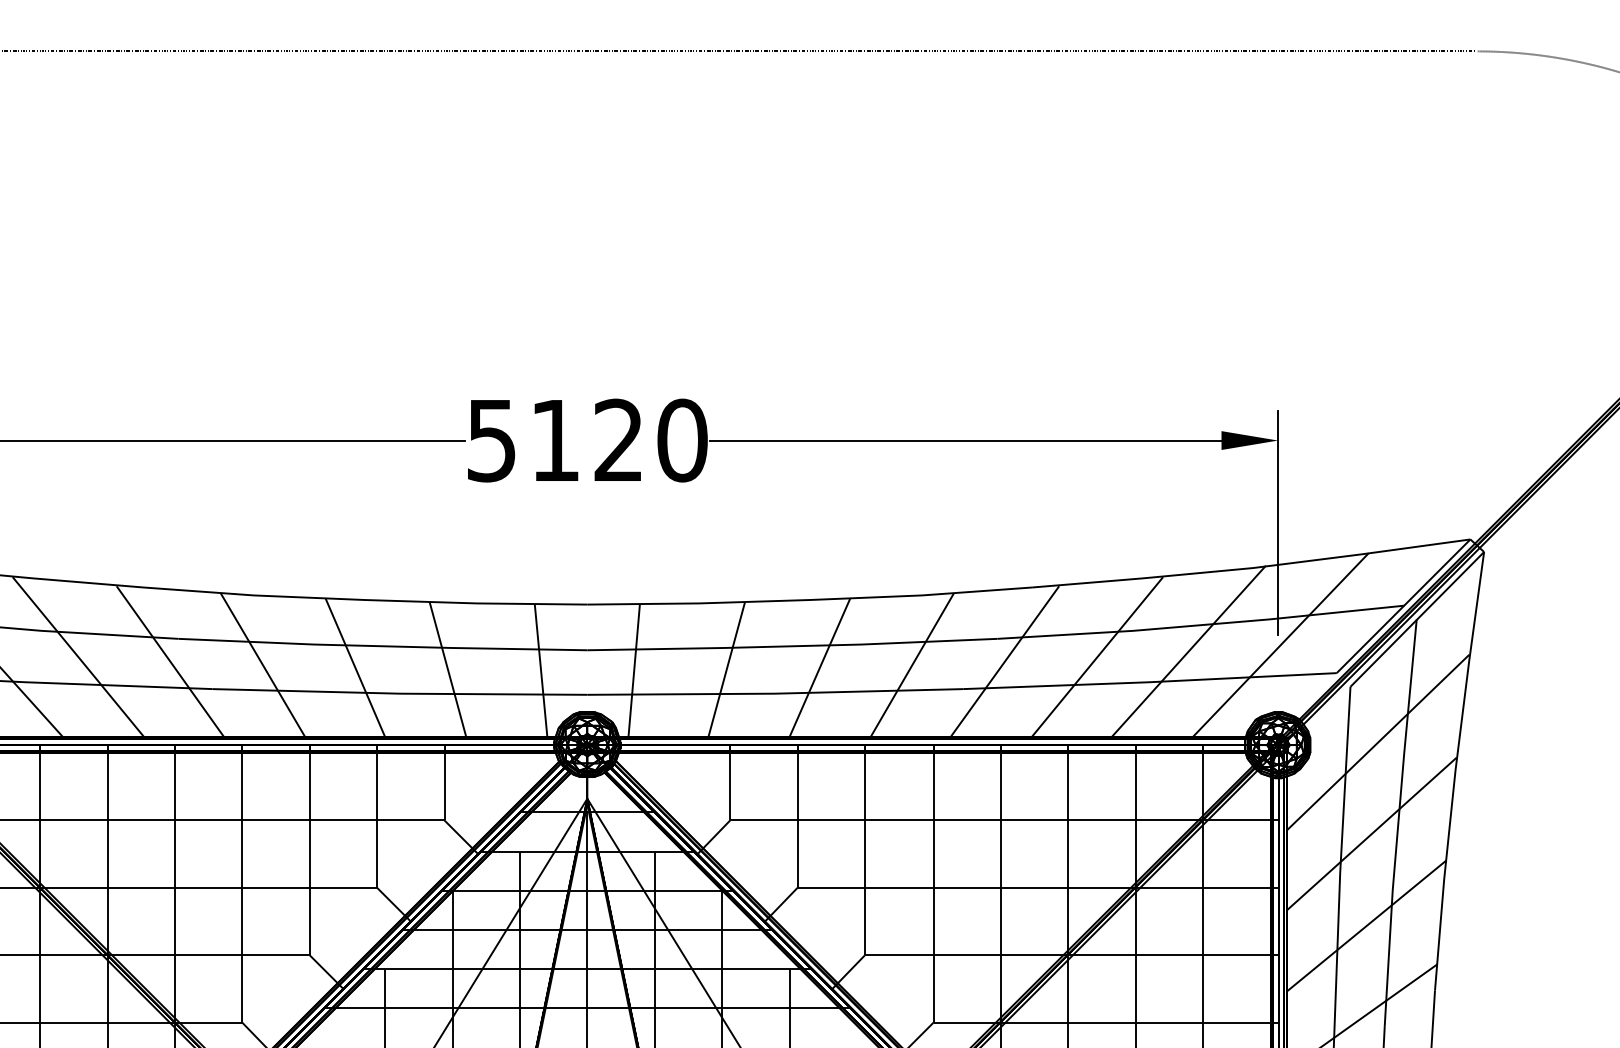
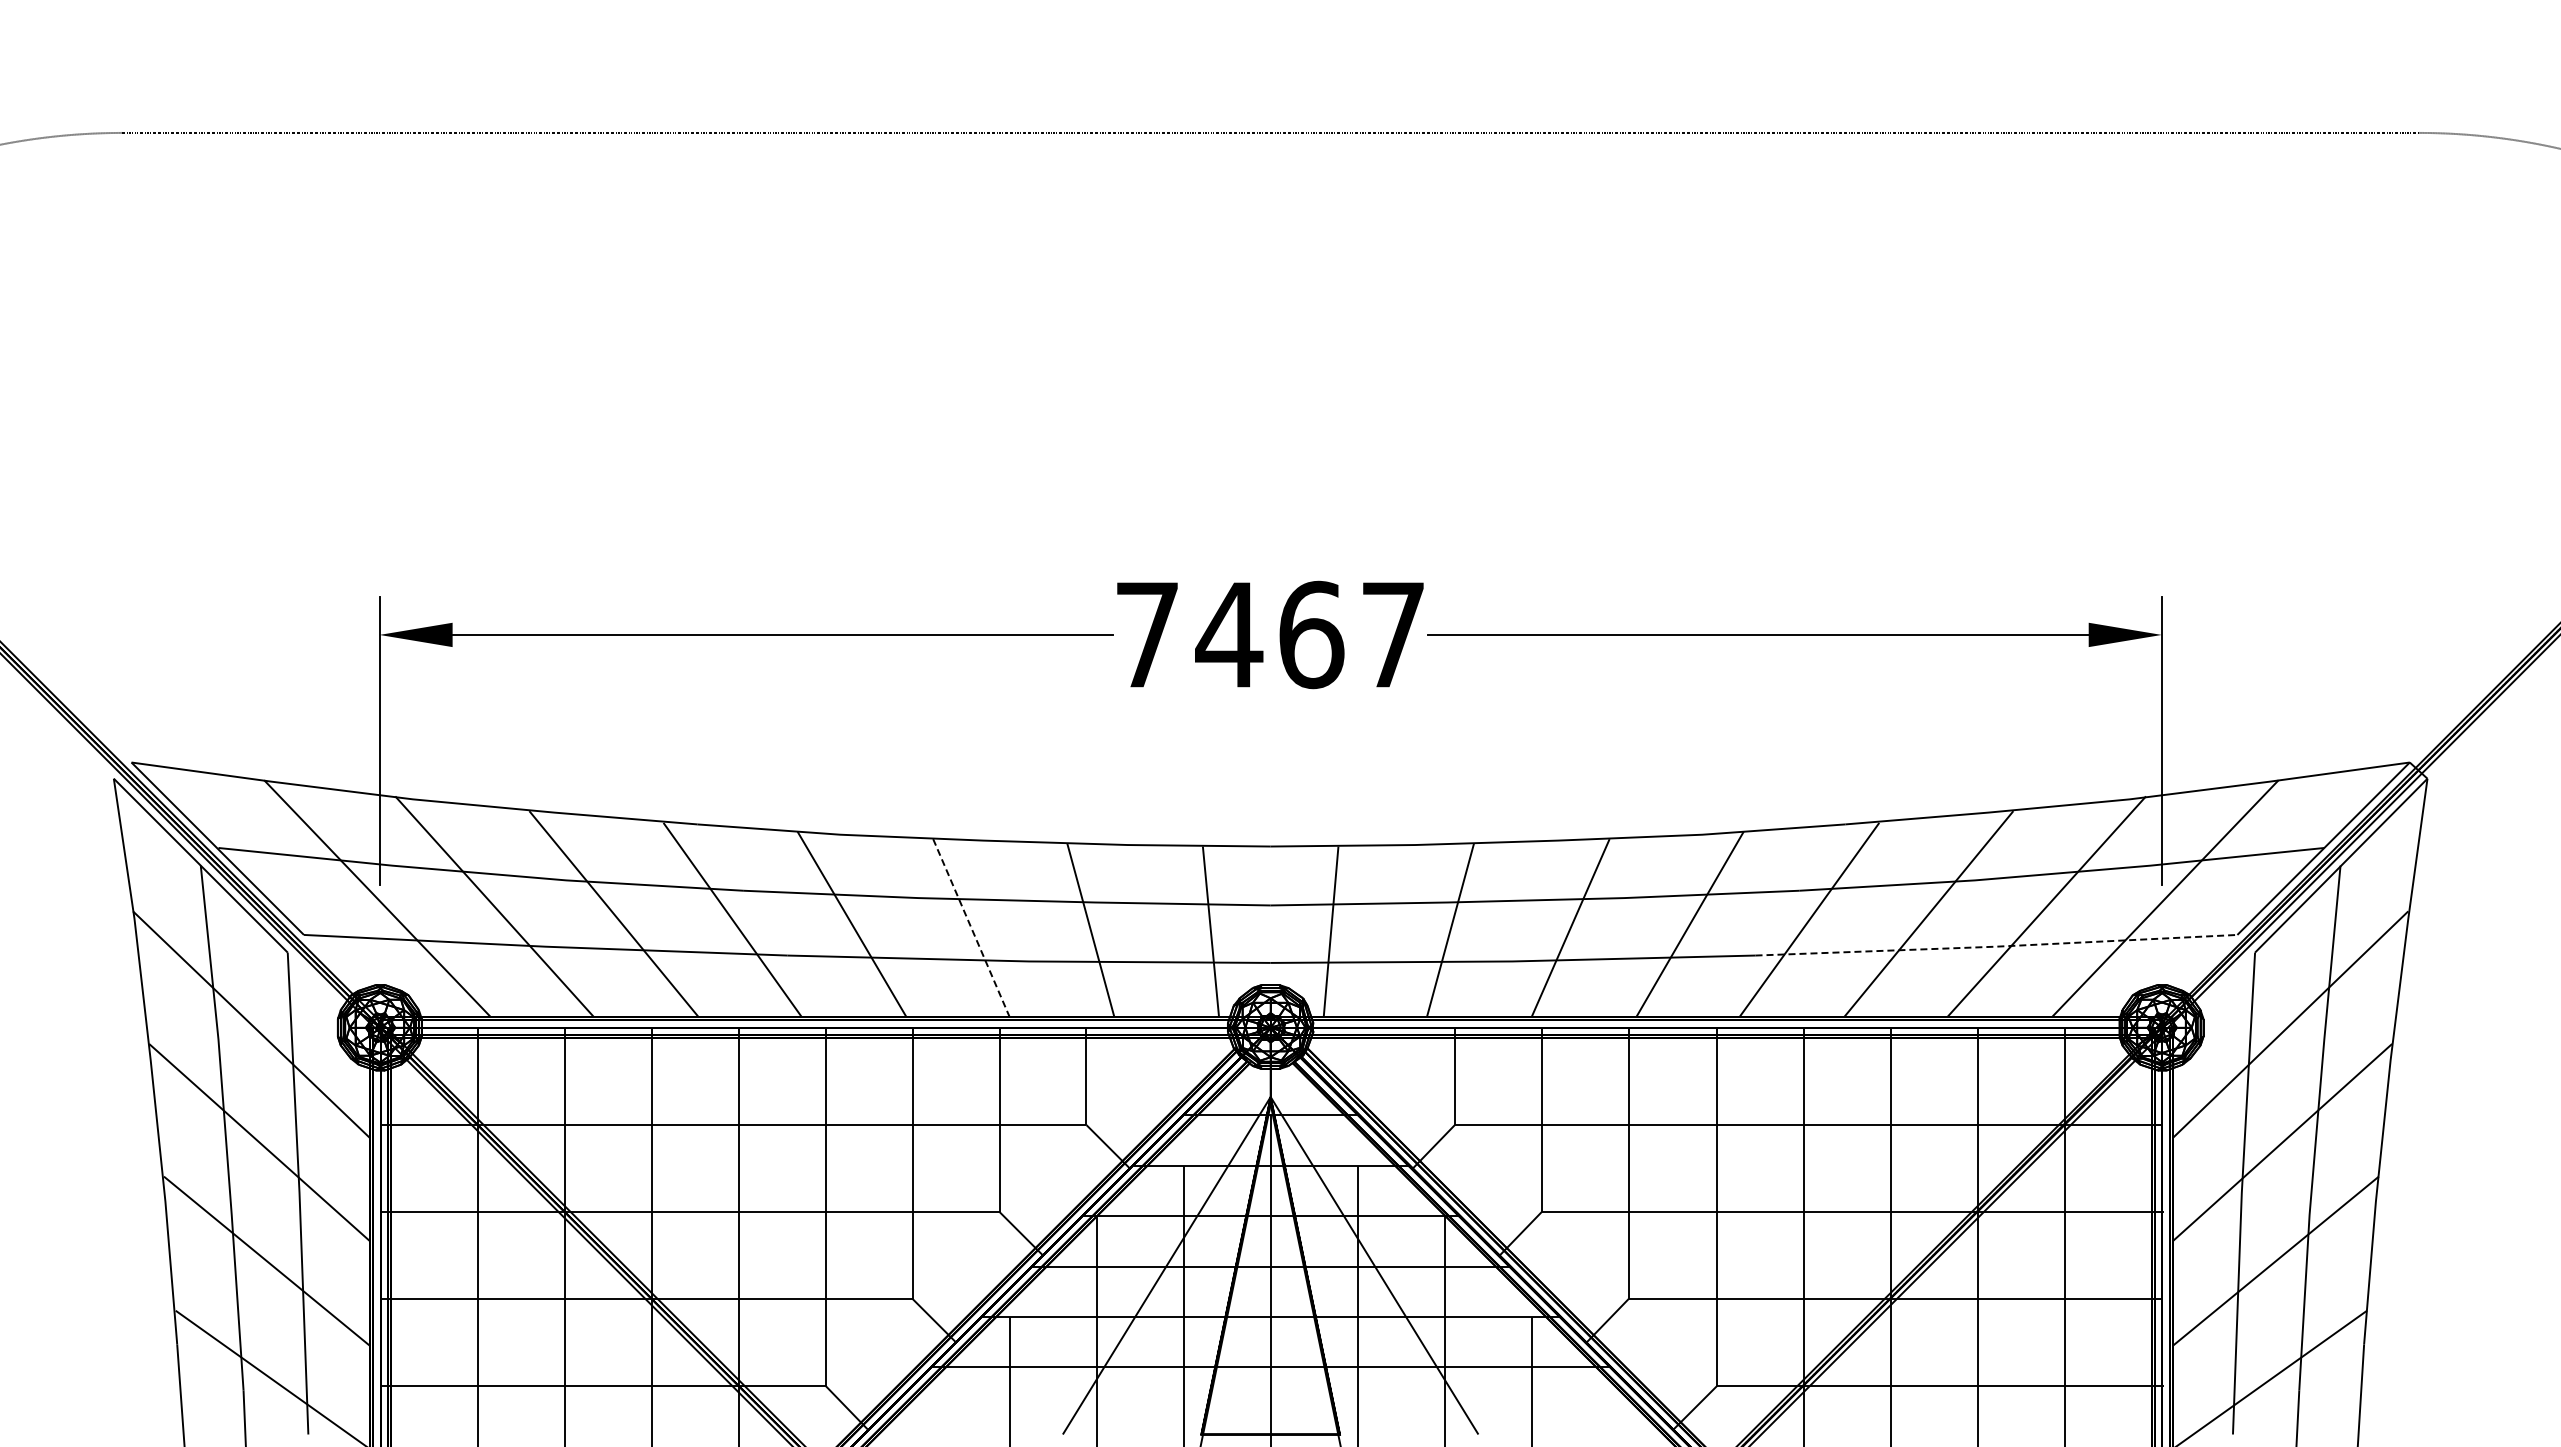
text: (587, 440) -> (1270, 634), 5120 -> 7467
line: (355, 668) -> (971, 928), solid -> dashed
line: (1149, 682) -> (1995, 946), solid -> dashed

